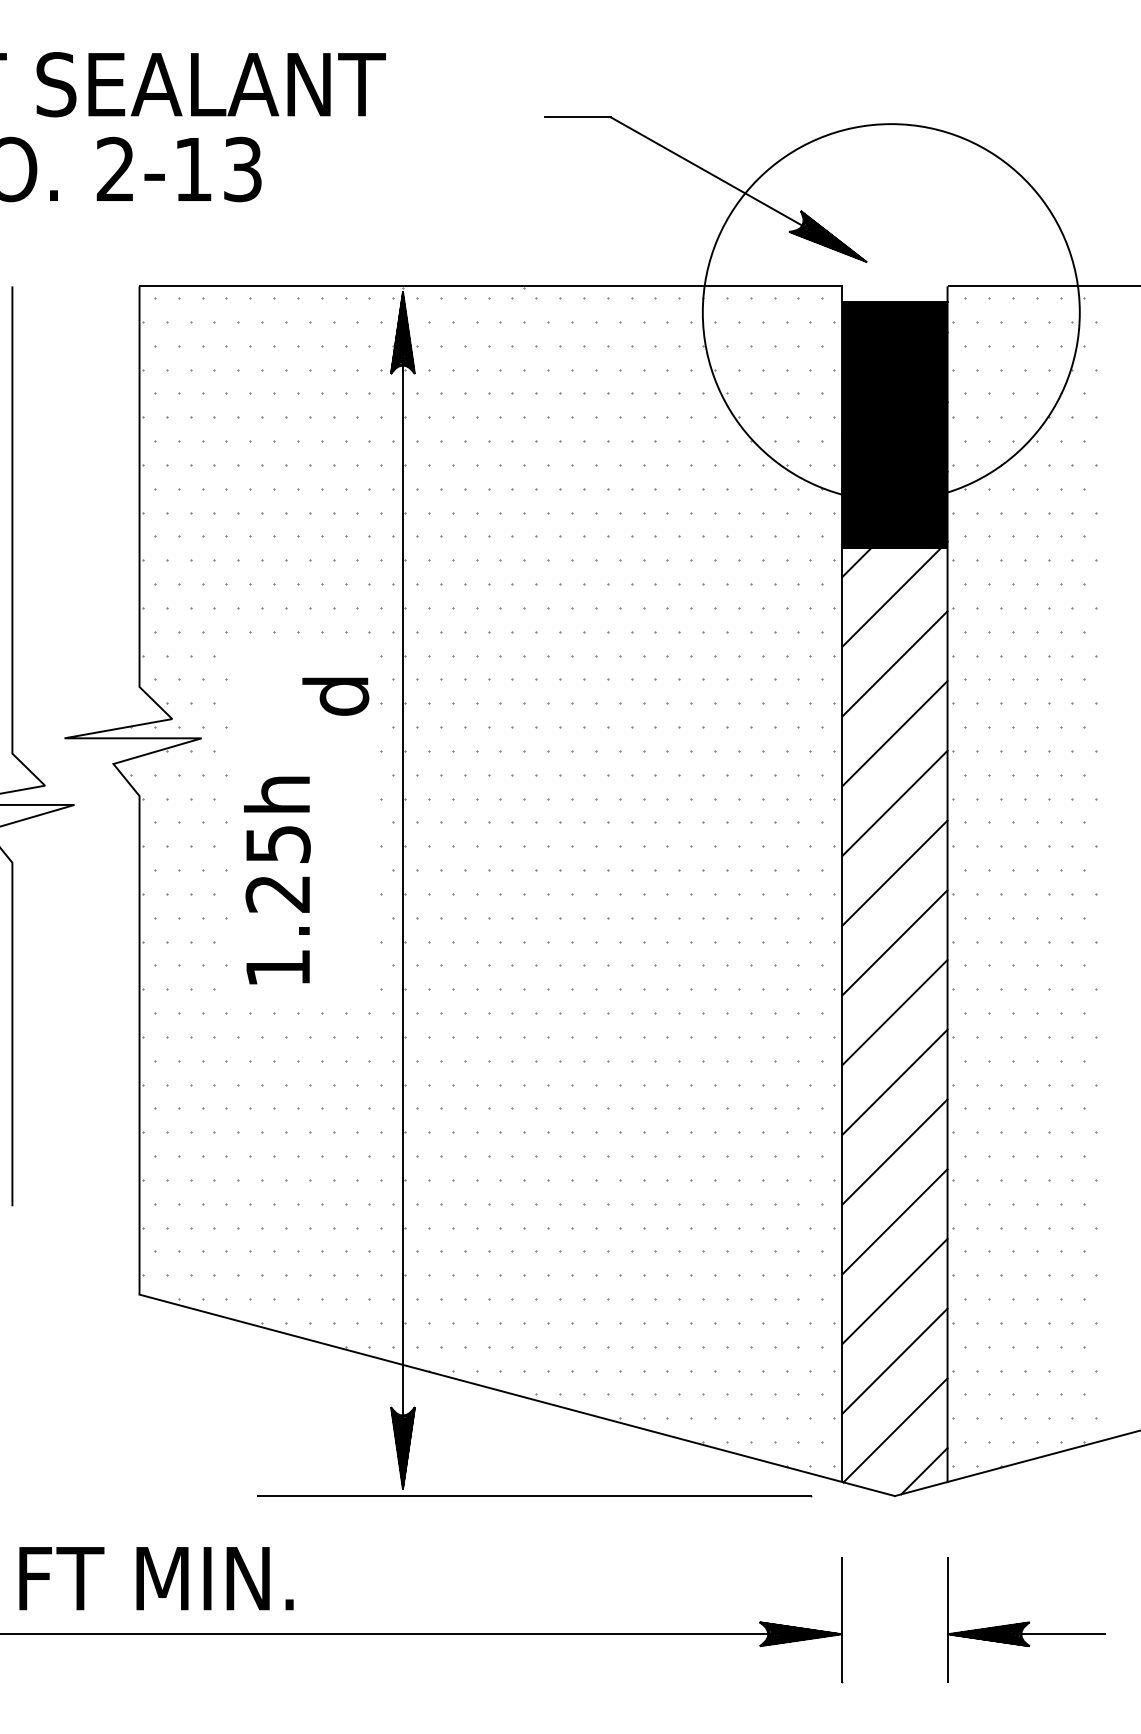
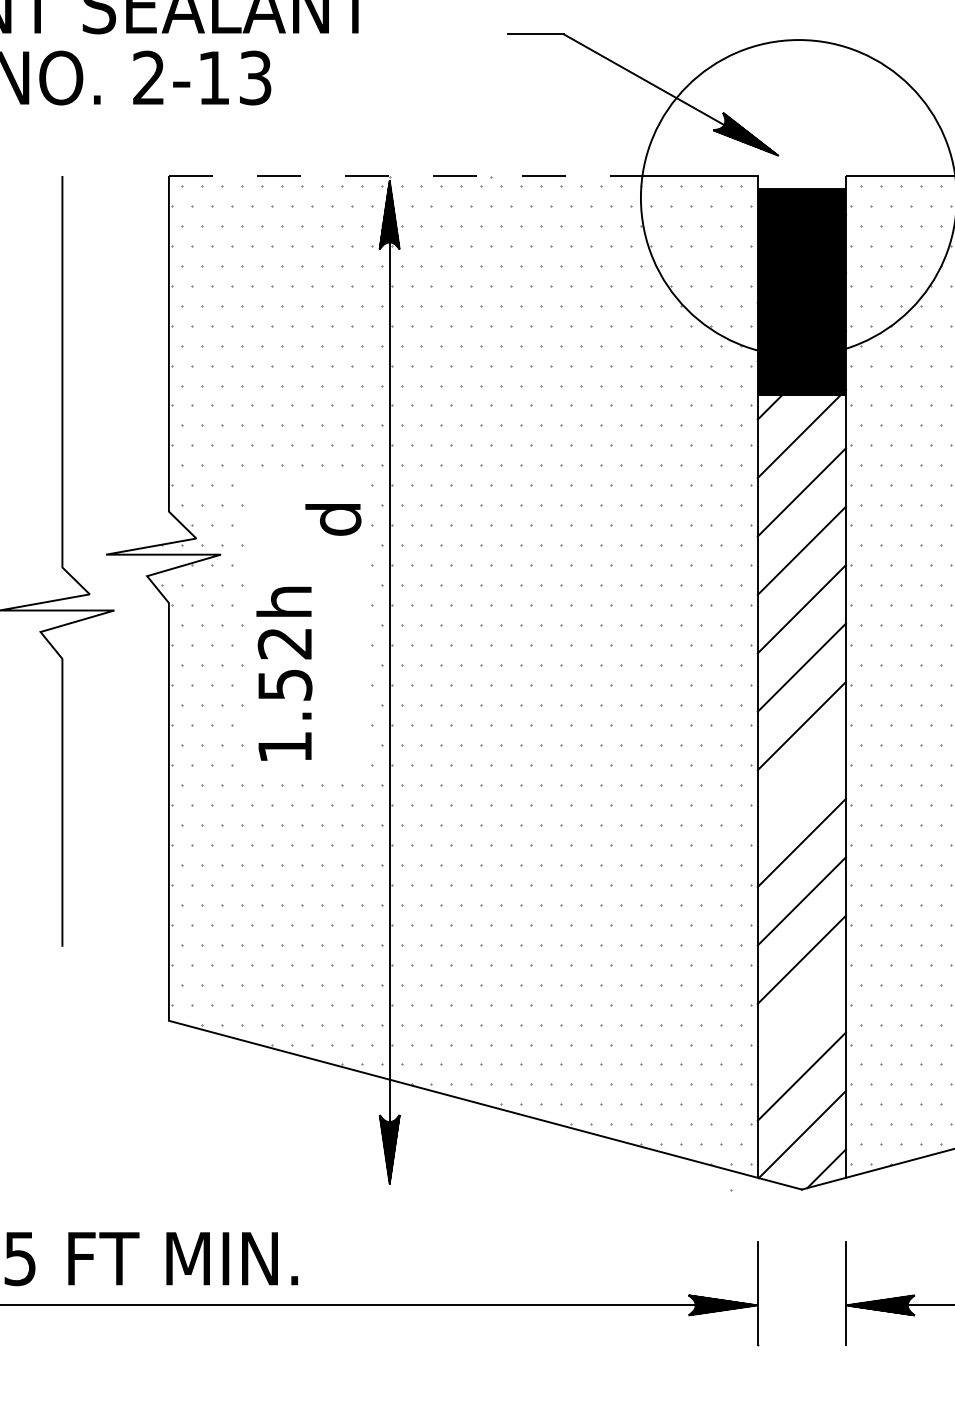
line: (423, 286) -> (406, 176), solid -> dashed
text: (277, 869) -> (284, 664), 1.25h -> 1.52h
line: (894, 1012) -> (801, 784), removed
line: (894, 1291) -> (801, 1018), removed
line: (533, 1496) -> (499, 1189), removed

